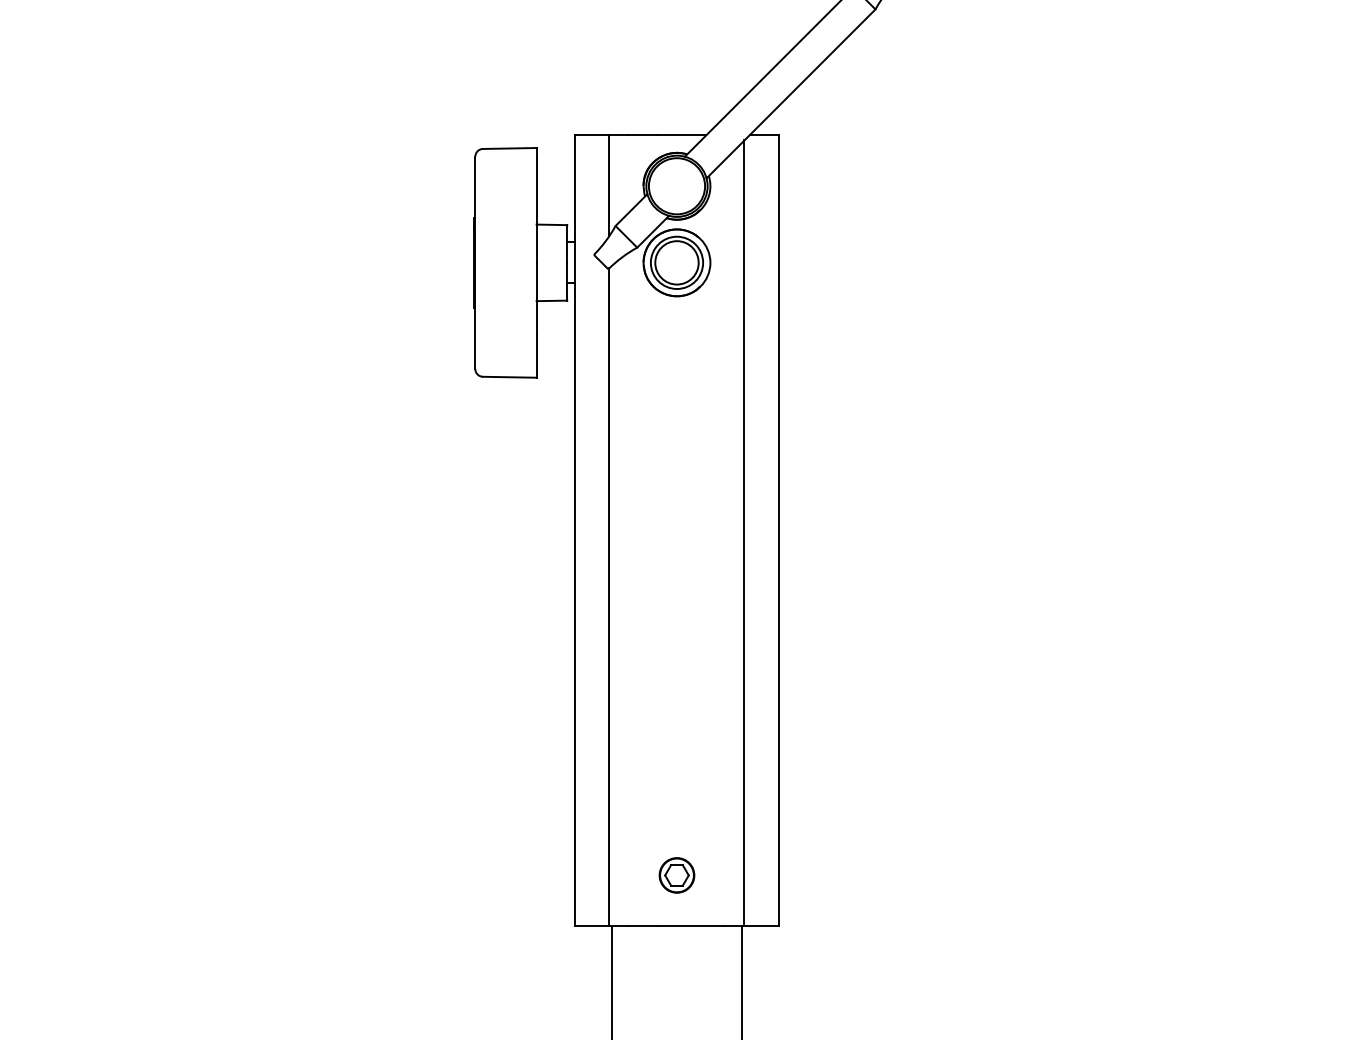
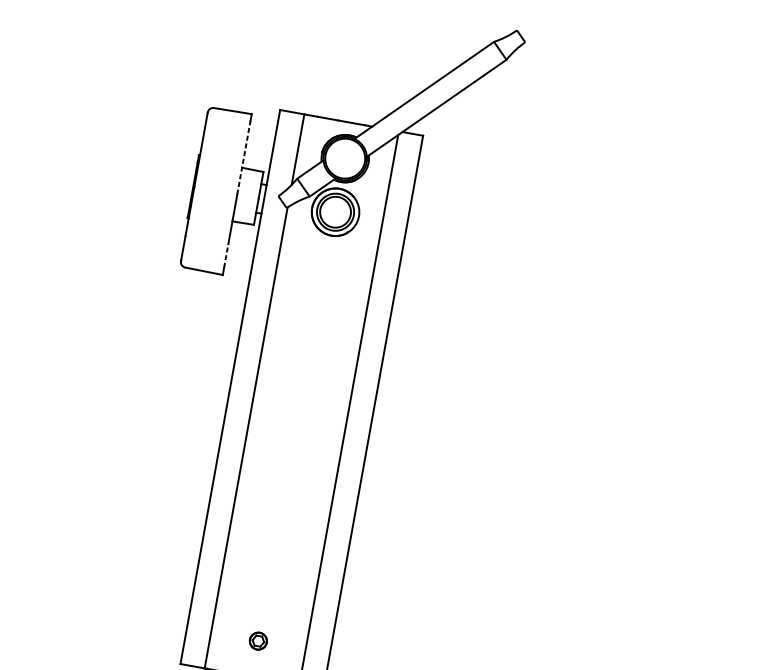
line: (536, 210) -> (243, 157), solid -> dashed
line: (536, 350) -> (226, 255), solid -> dashed
part: (676, 875) -> (258, 641), size x0.7

